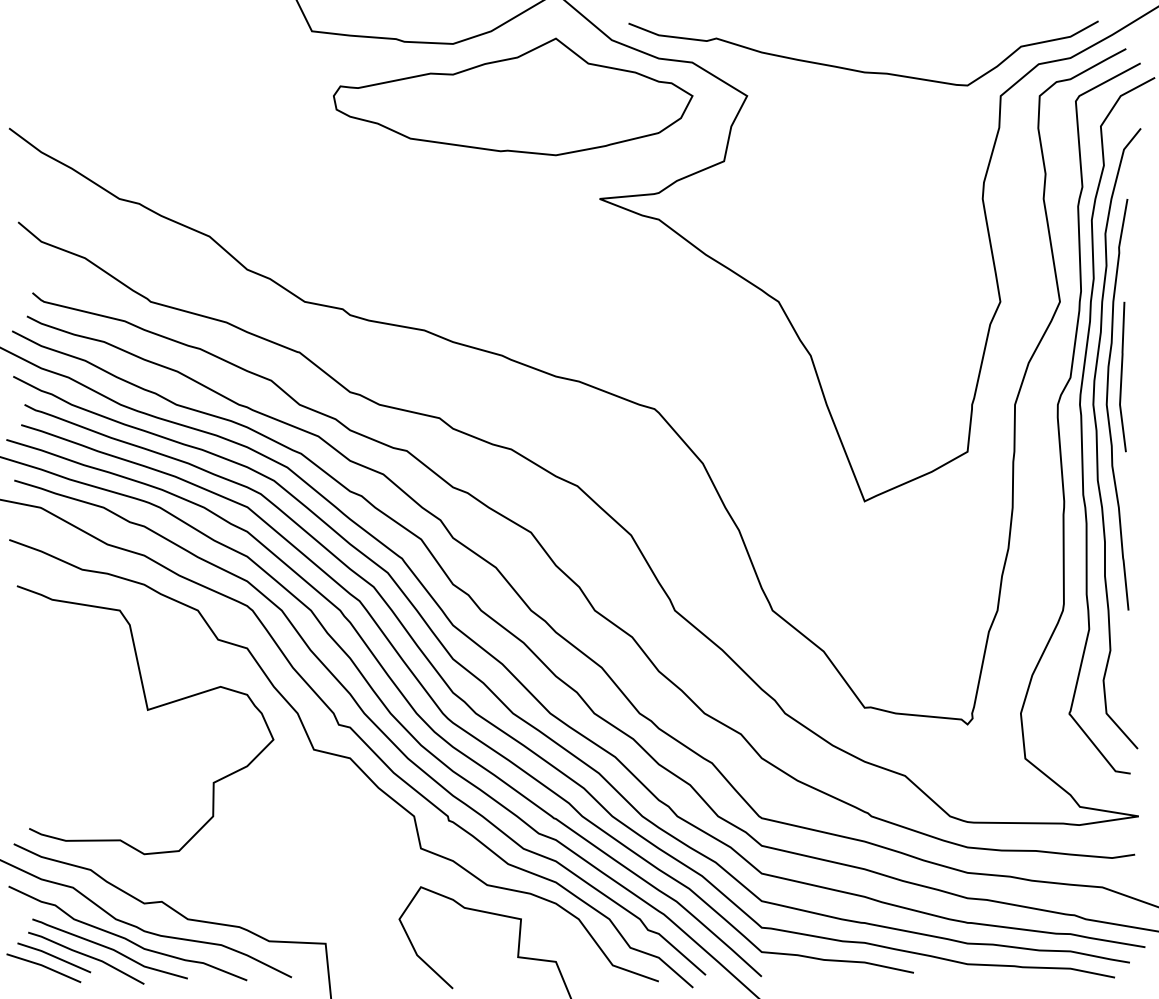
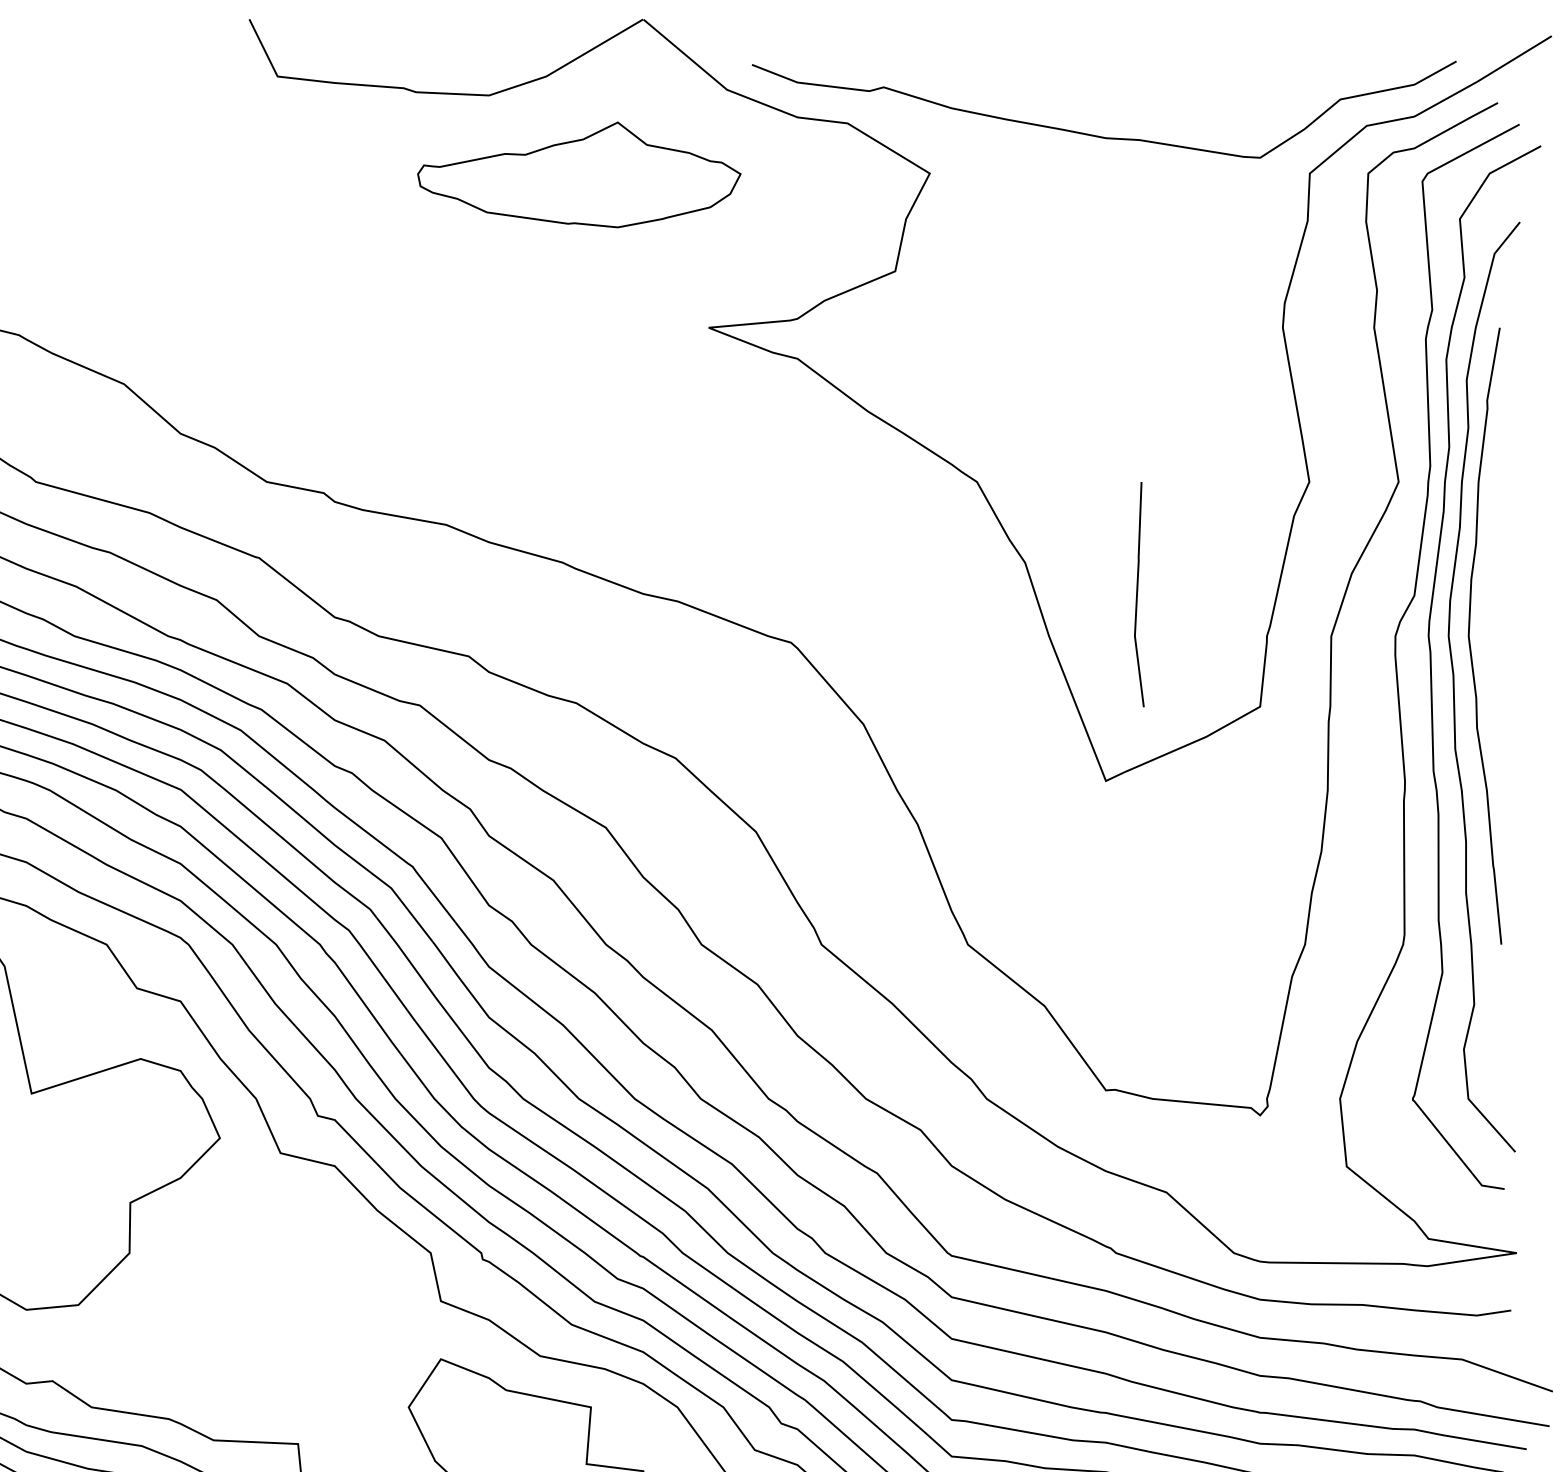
part: (513, 96) -> (579, 174), size x0.6
line: (1122, 376) -> (1138, 593), moved

